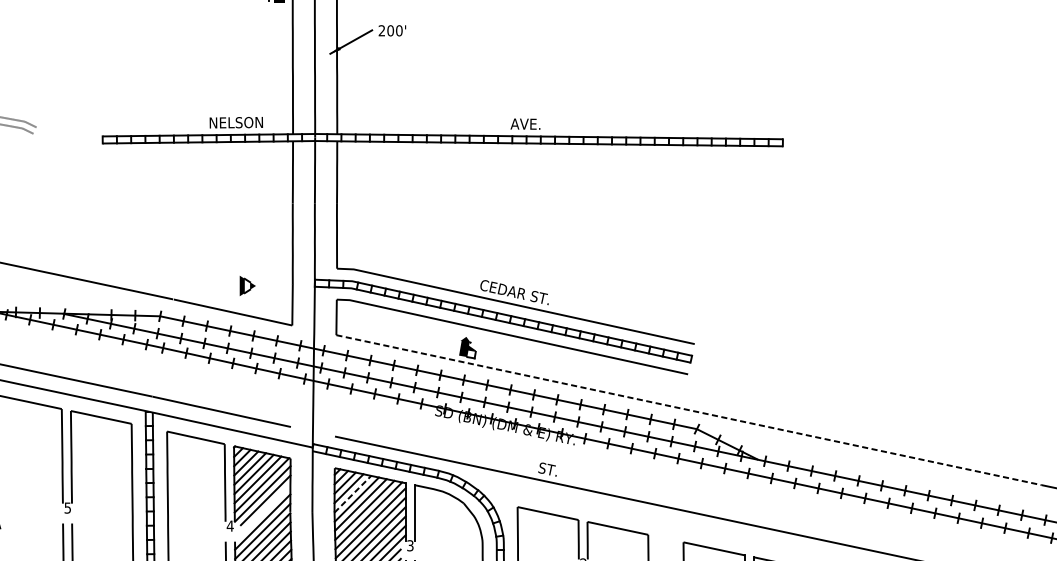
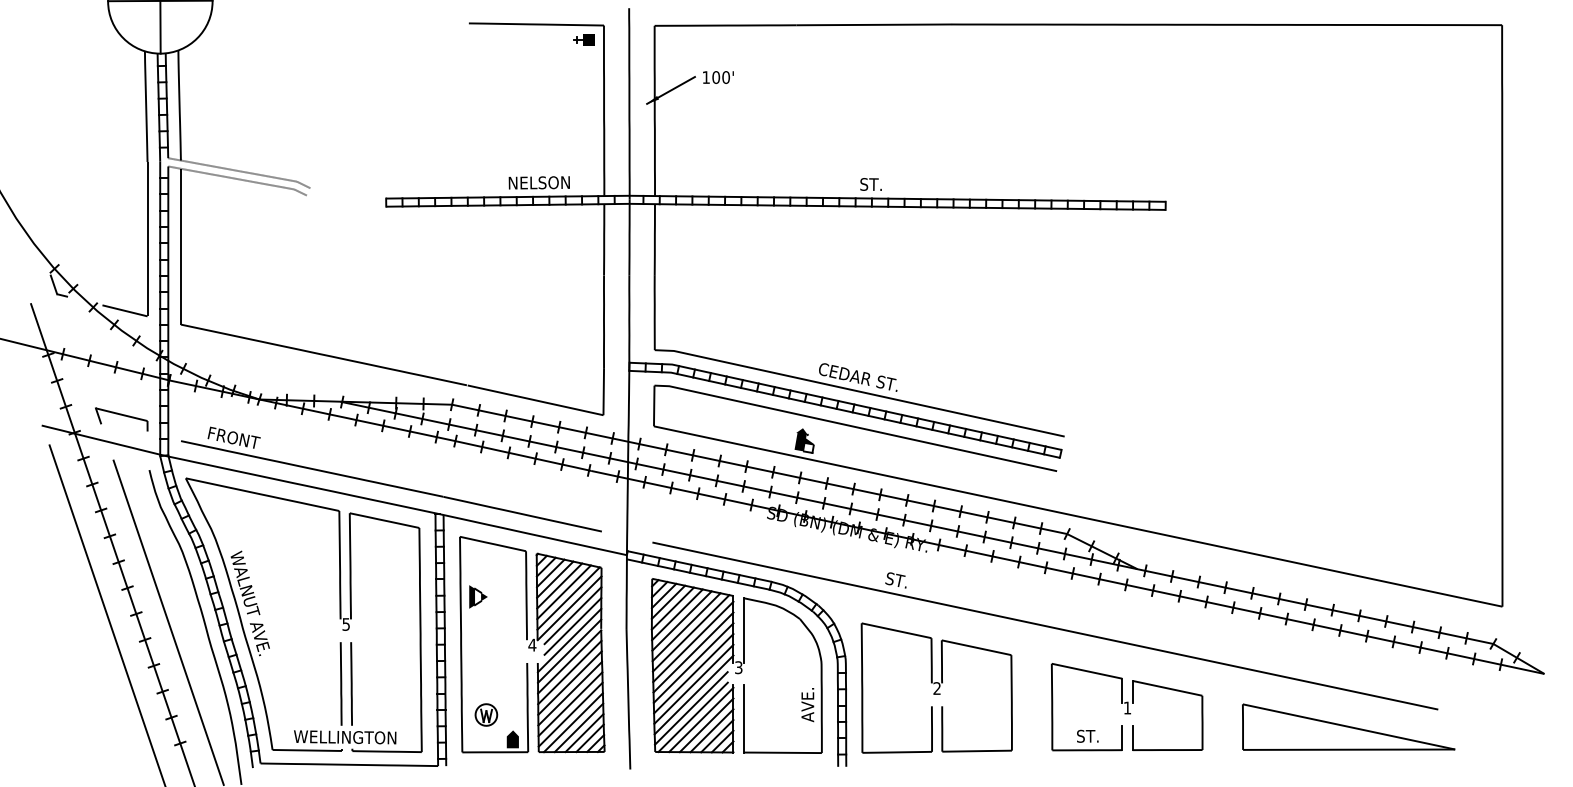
text: (381, 30) -> (705, 77), 200' -> 100'
text: (525, 124) -> (870, 184), AVE. -> ST.
part: (247, 285) -> (478, 596), moved
line: (689, 410) -> (1058, 512), dashed -> solid
line: (352, 494) -> (672, 608), dashed -> solid
line: (265, 509) -> (572, 626), added

